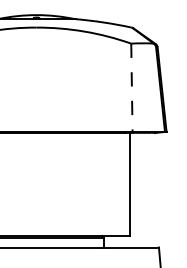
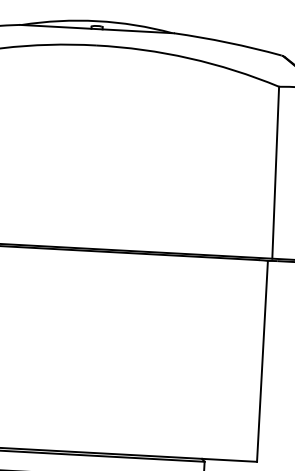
line: (131, 88) -> (274, 174), dashed -> solid

